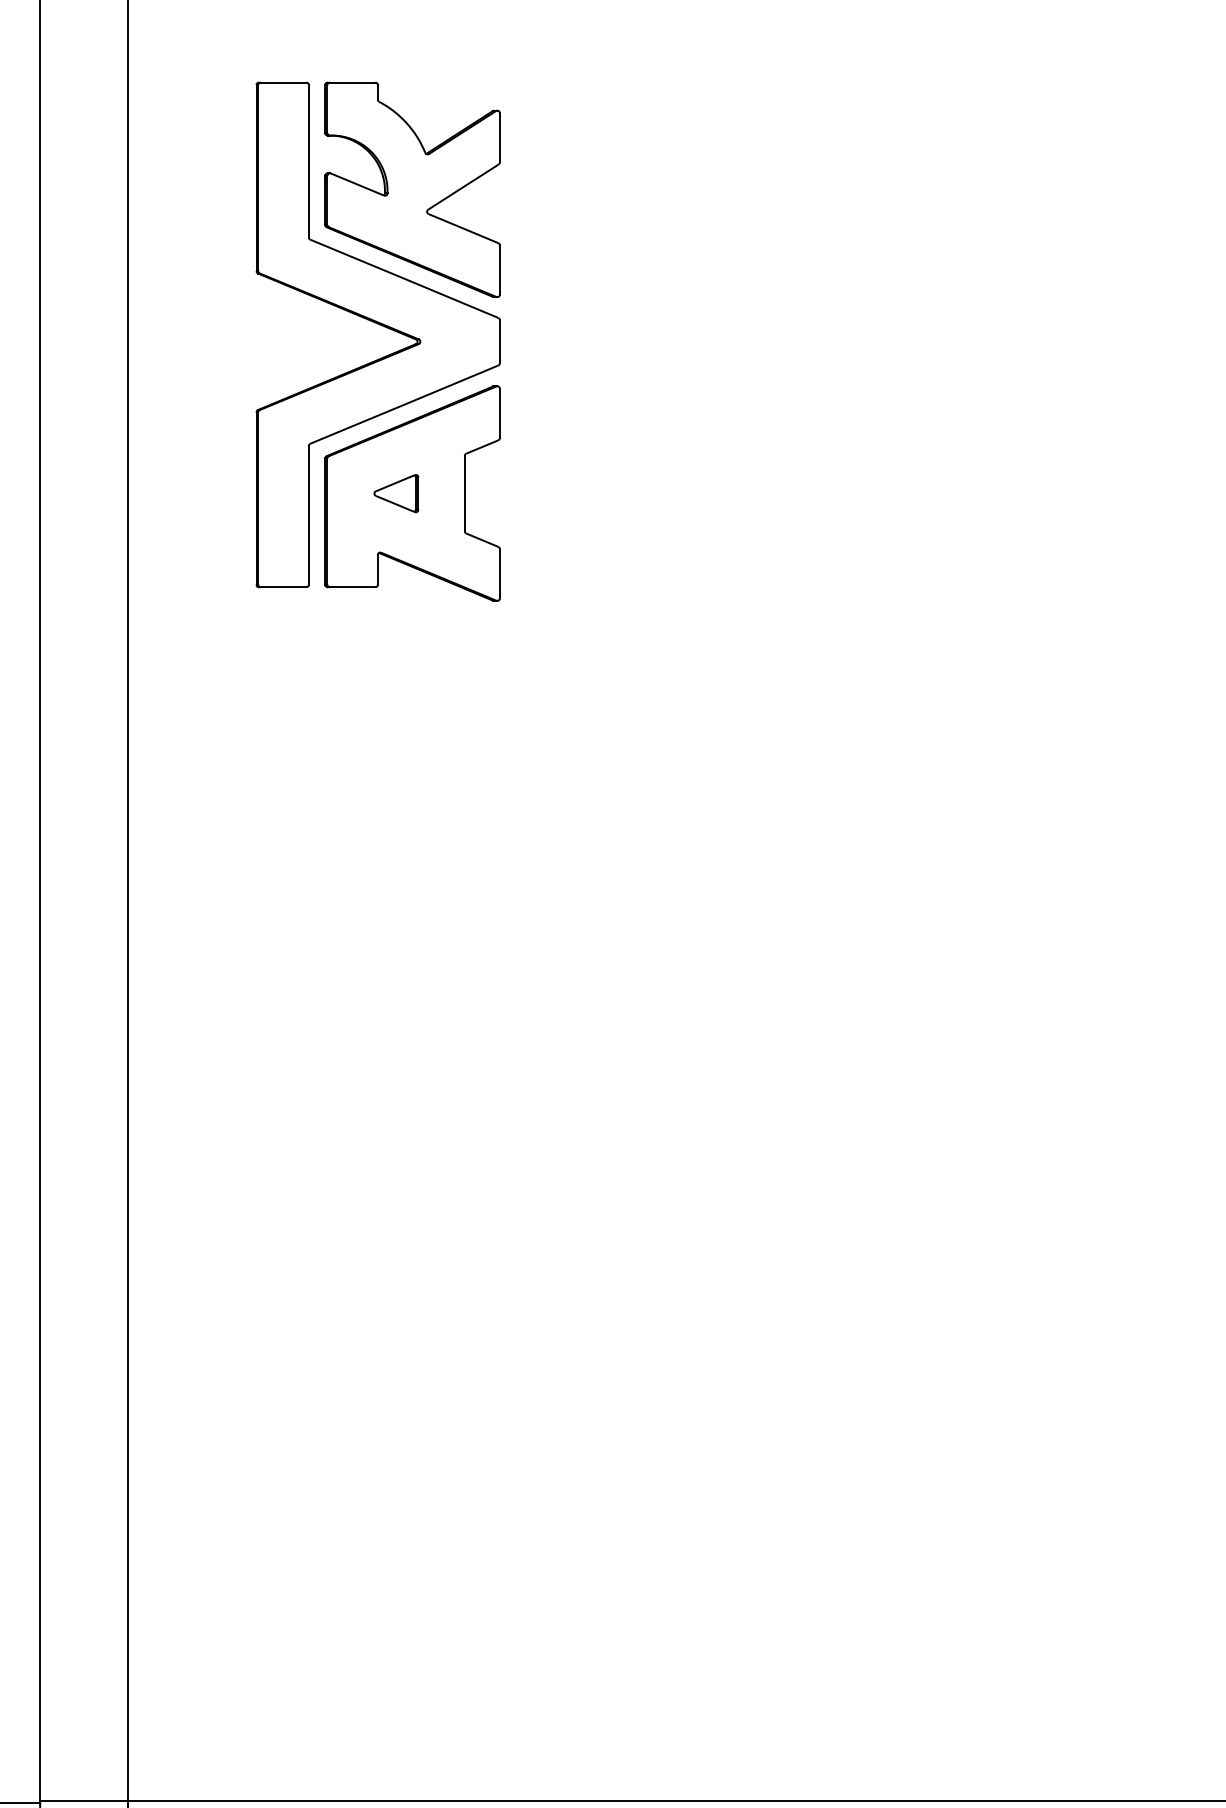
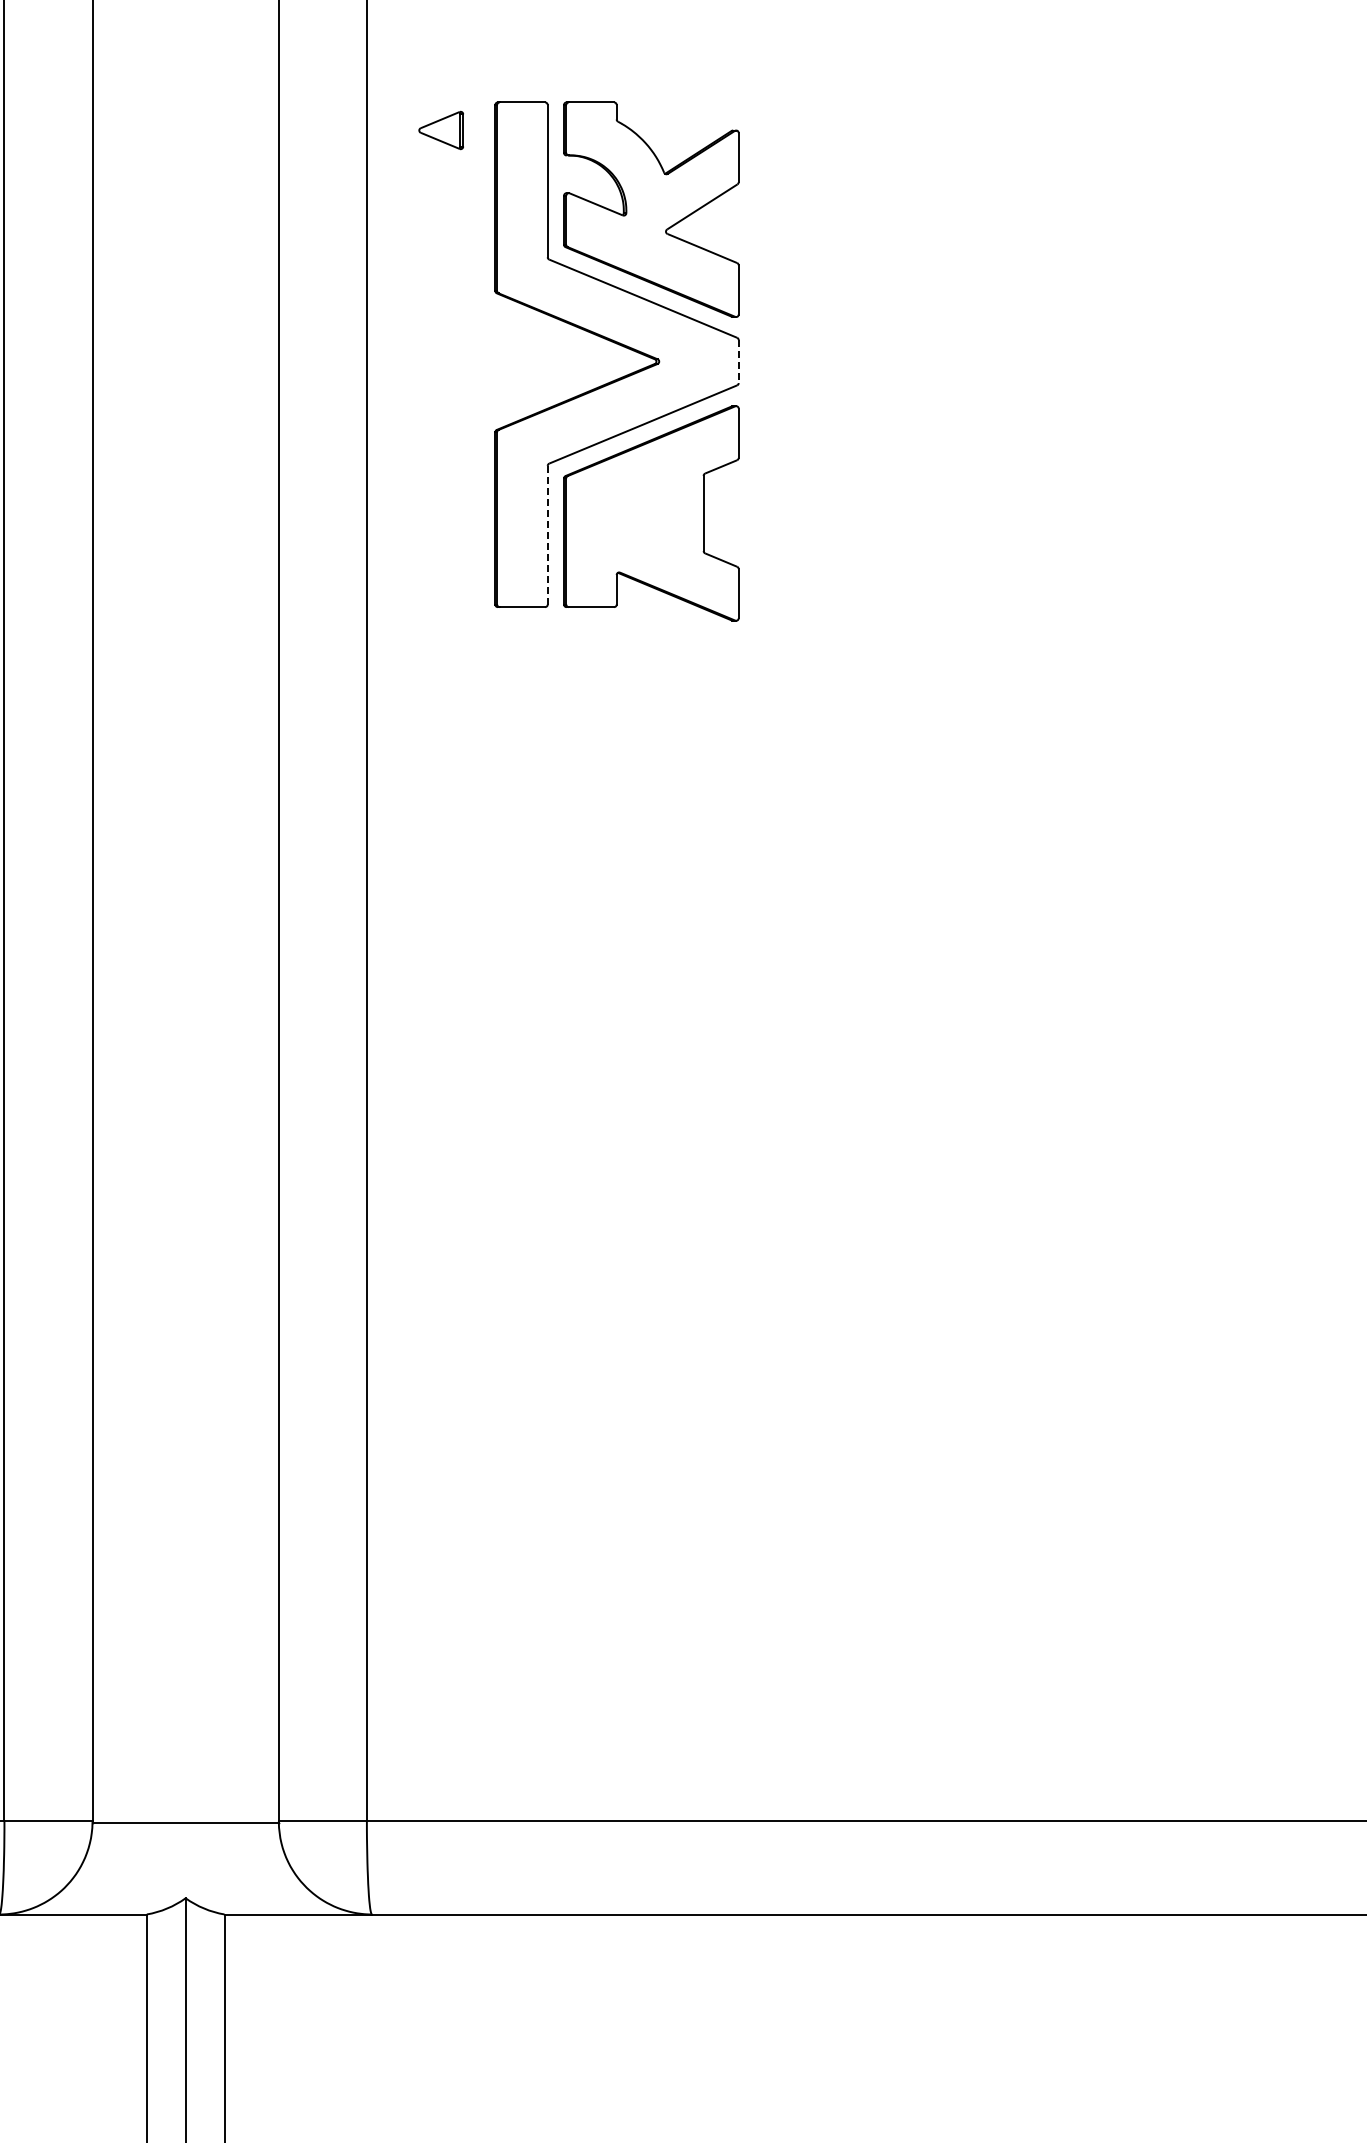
line: (499, 342) -> (738, 362), solid -> dashed
part: (395, 493) -> (440, 130), moved
line: (308, 515) -> (547, 535), solid -> dashed

